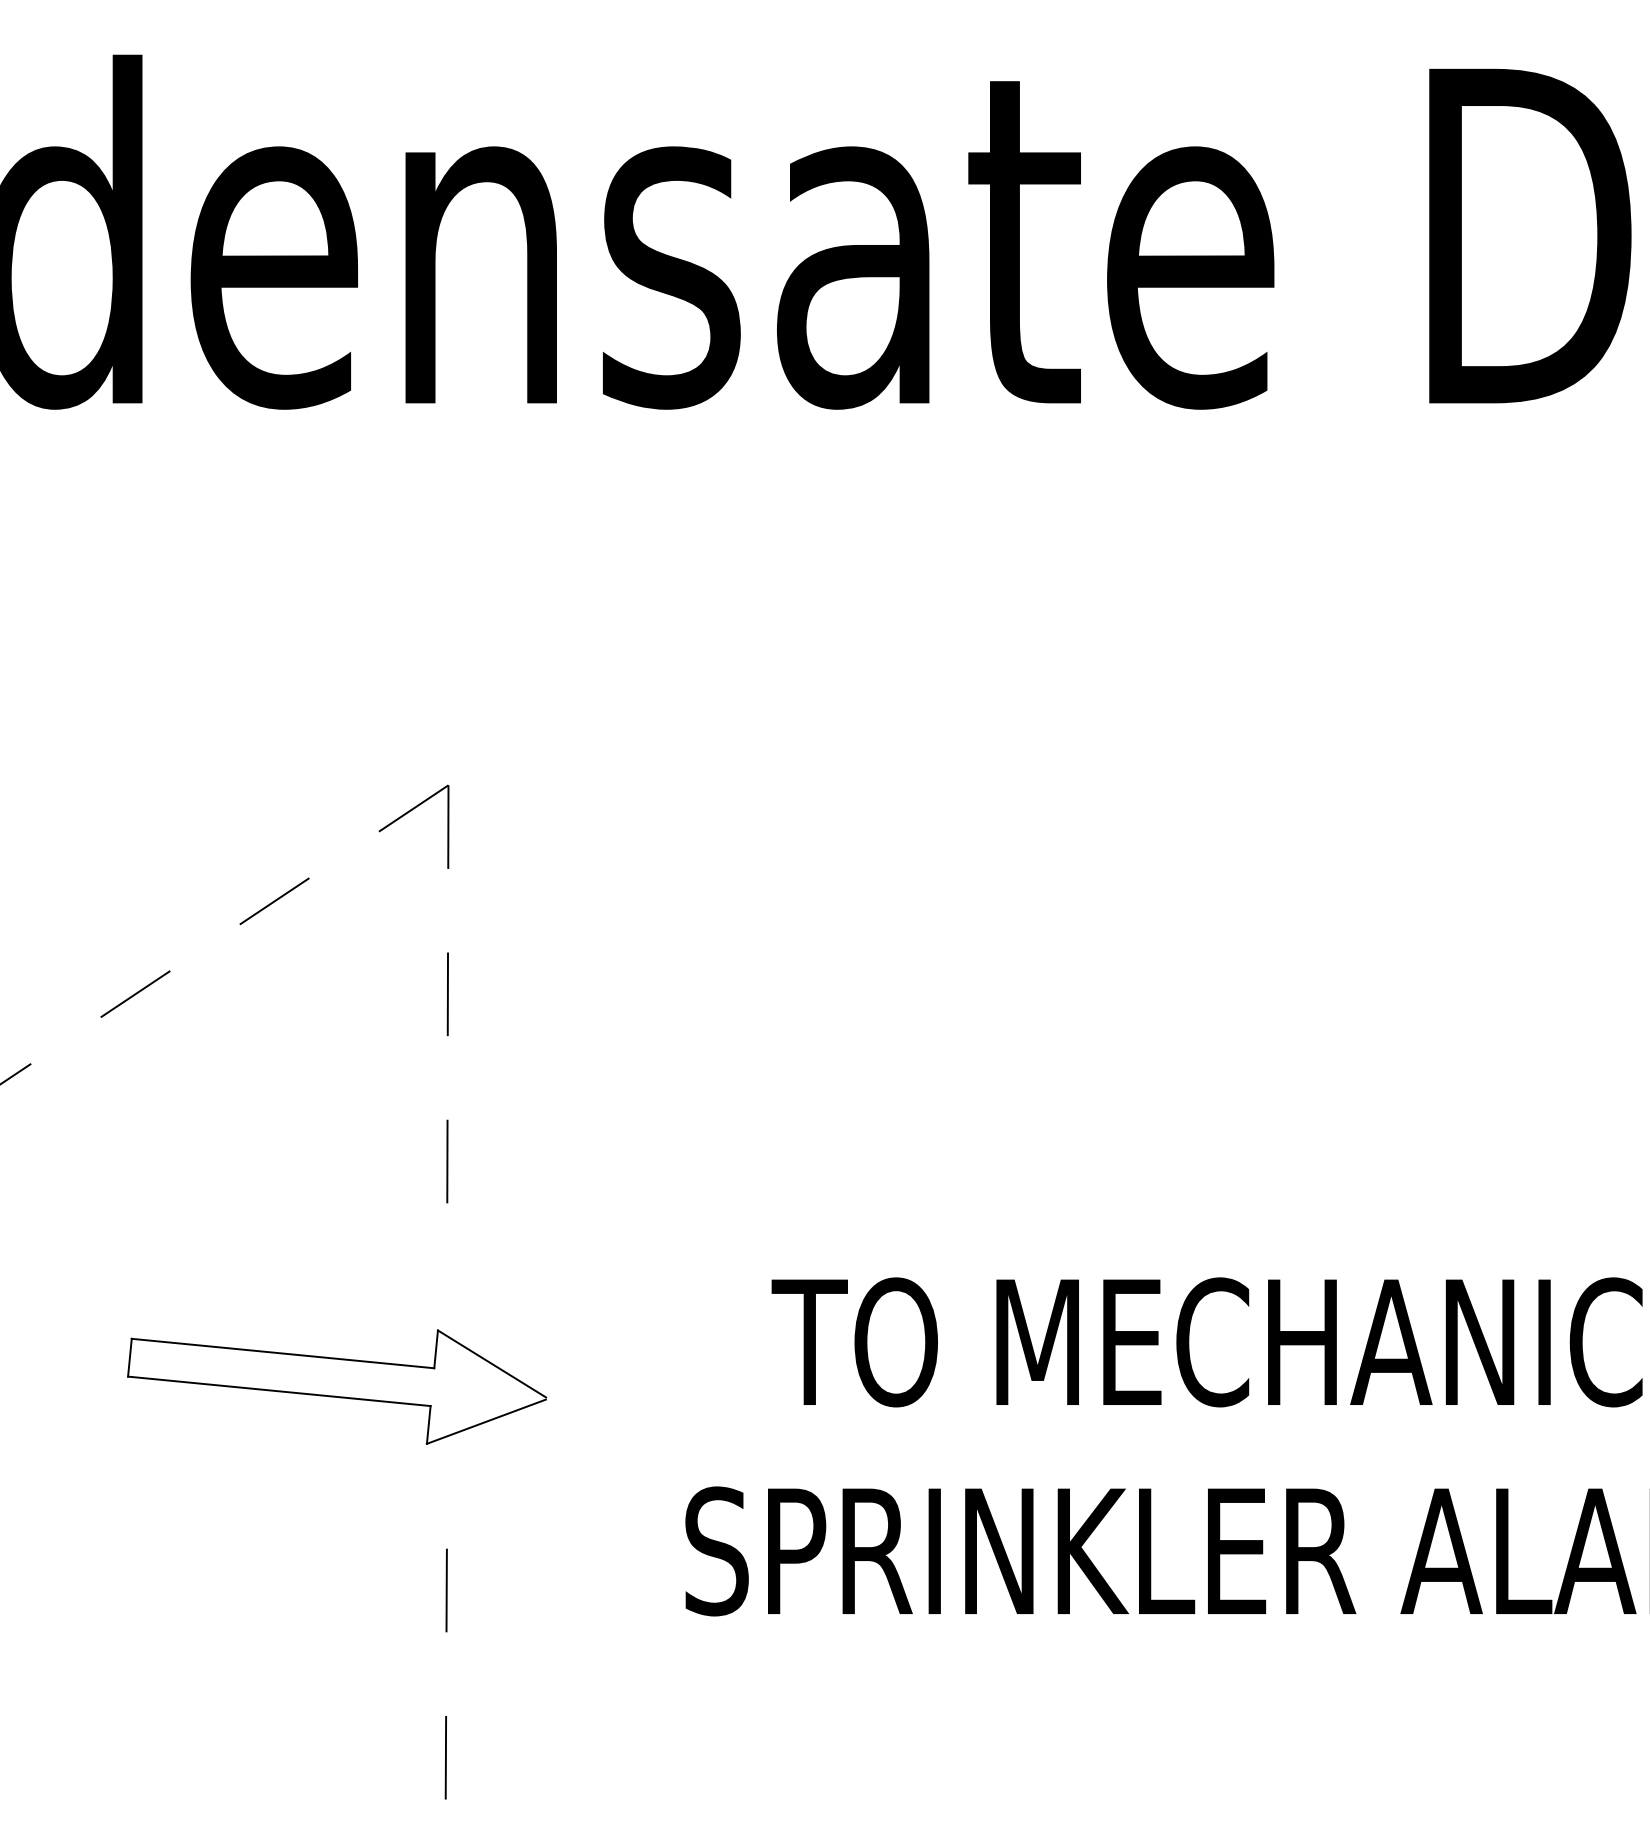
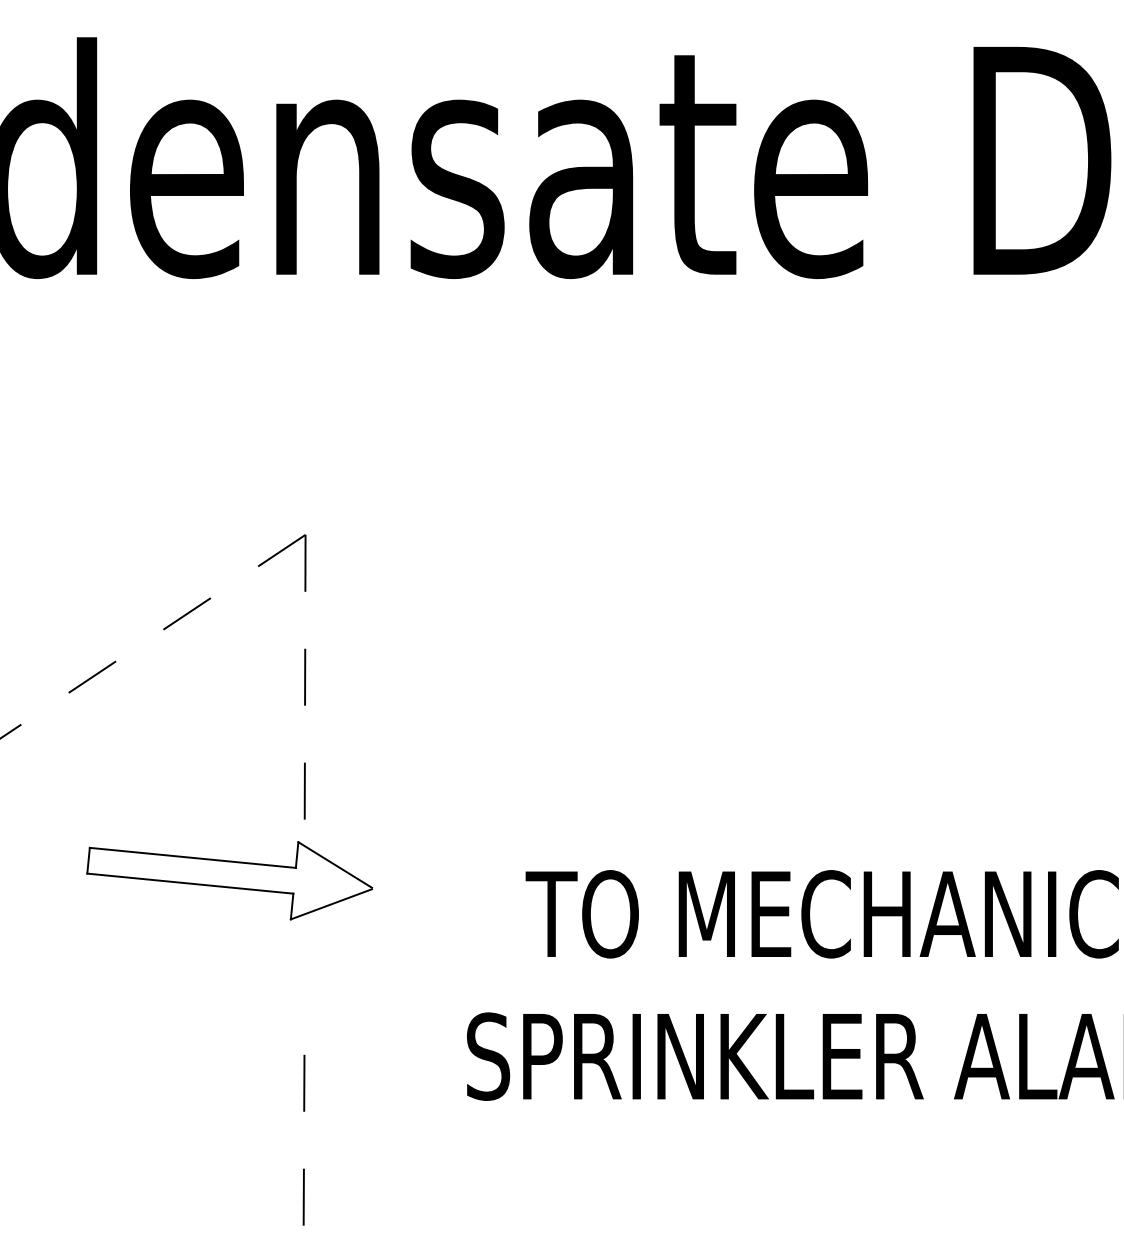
part: (336, 1386) -> (229, 880), moved

